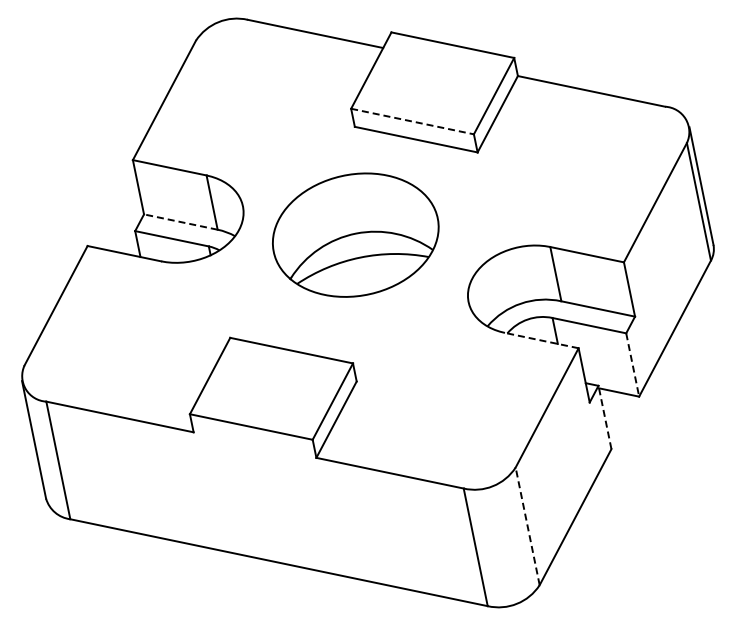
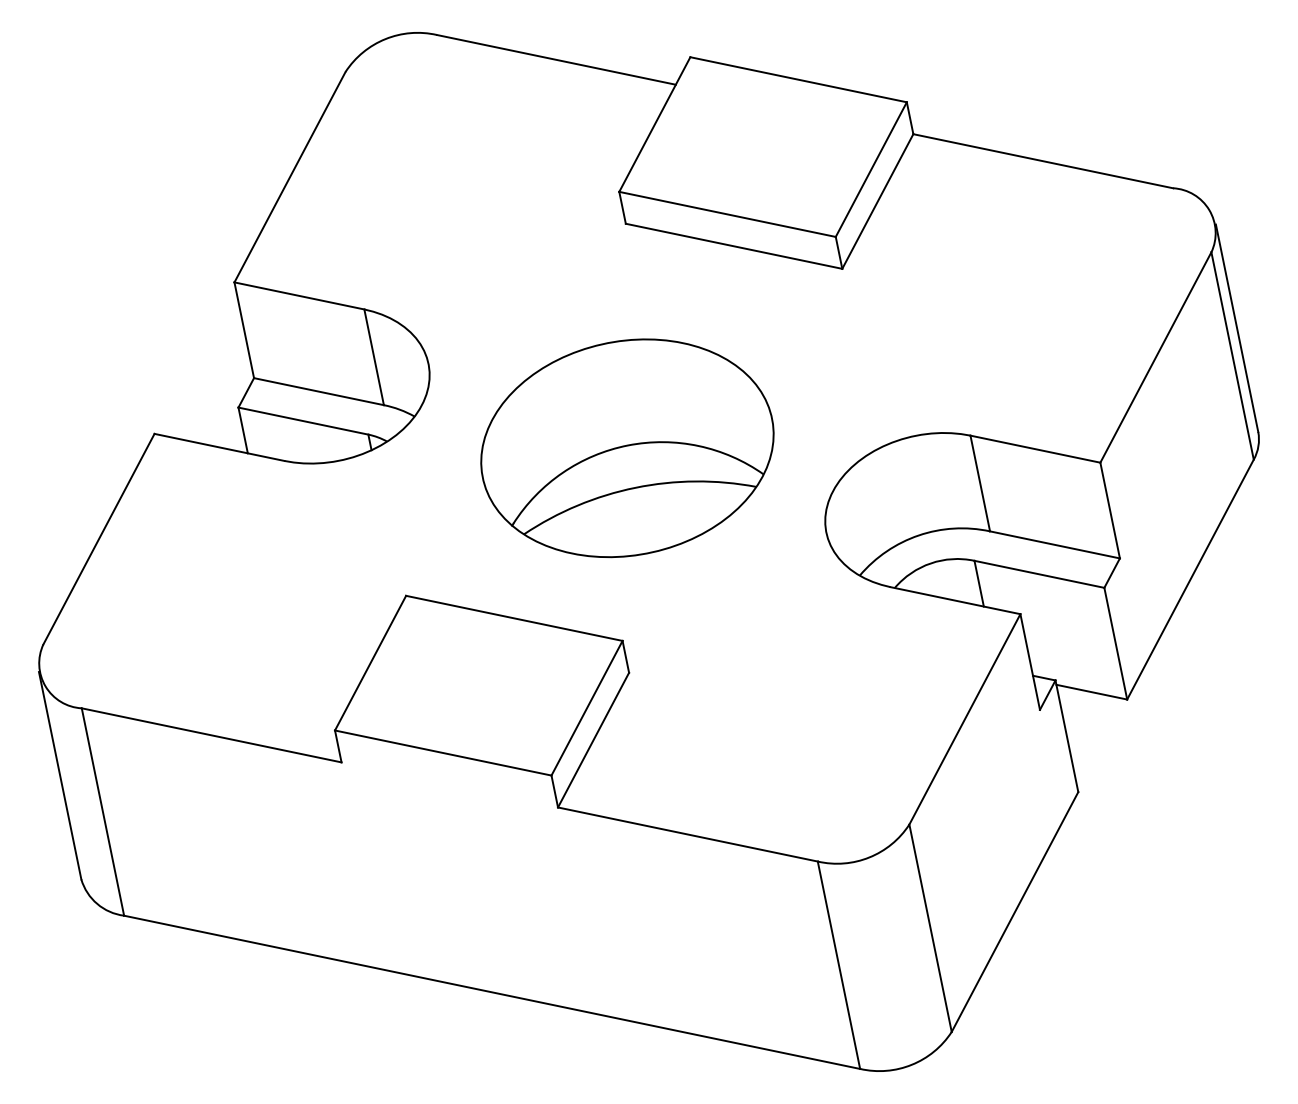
line: (412, 121) -> (727, 214), dashed -> solid
line: (180, 222) -> (318, 392), dashed -> solid
part: (355, 234) -> (626, 447), moved
line: (541, 340) -> (954, 600), dashed -> solid
line: (632, 365) -> (1115, 644), dashed -> solid
line: (604, 417) -> (1066, 736), dashed -> solid
line: (527, 525) -> (930, 926), dashed -> solid

